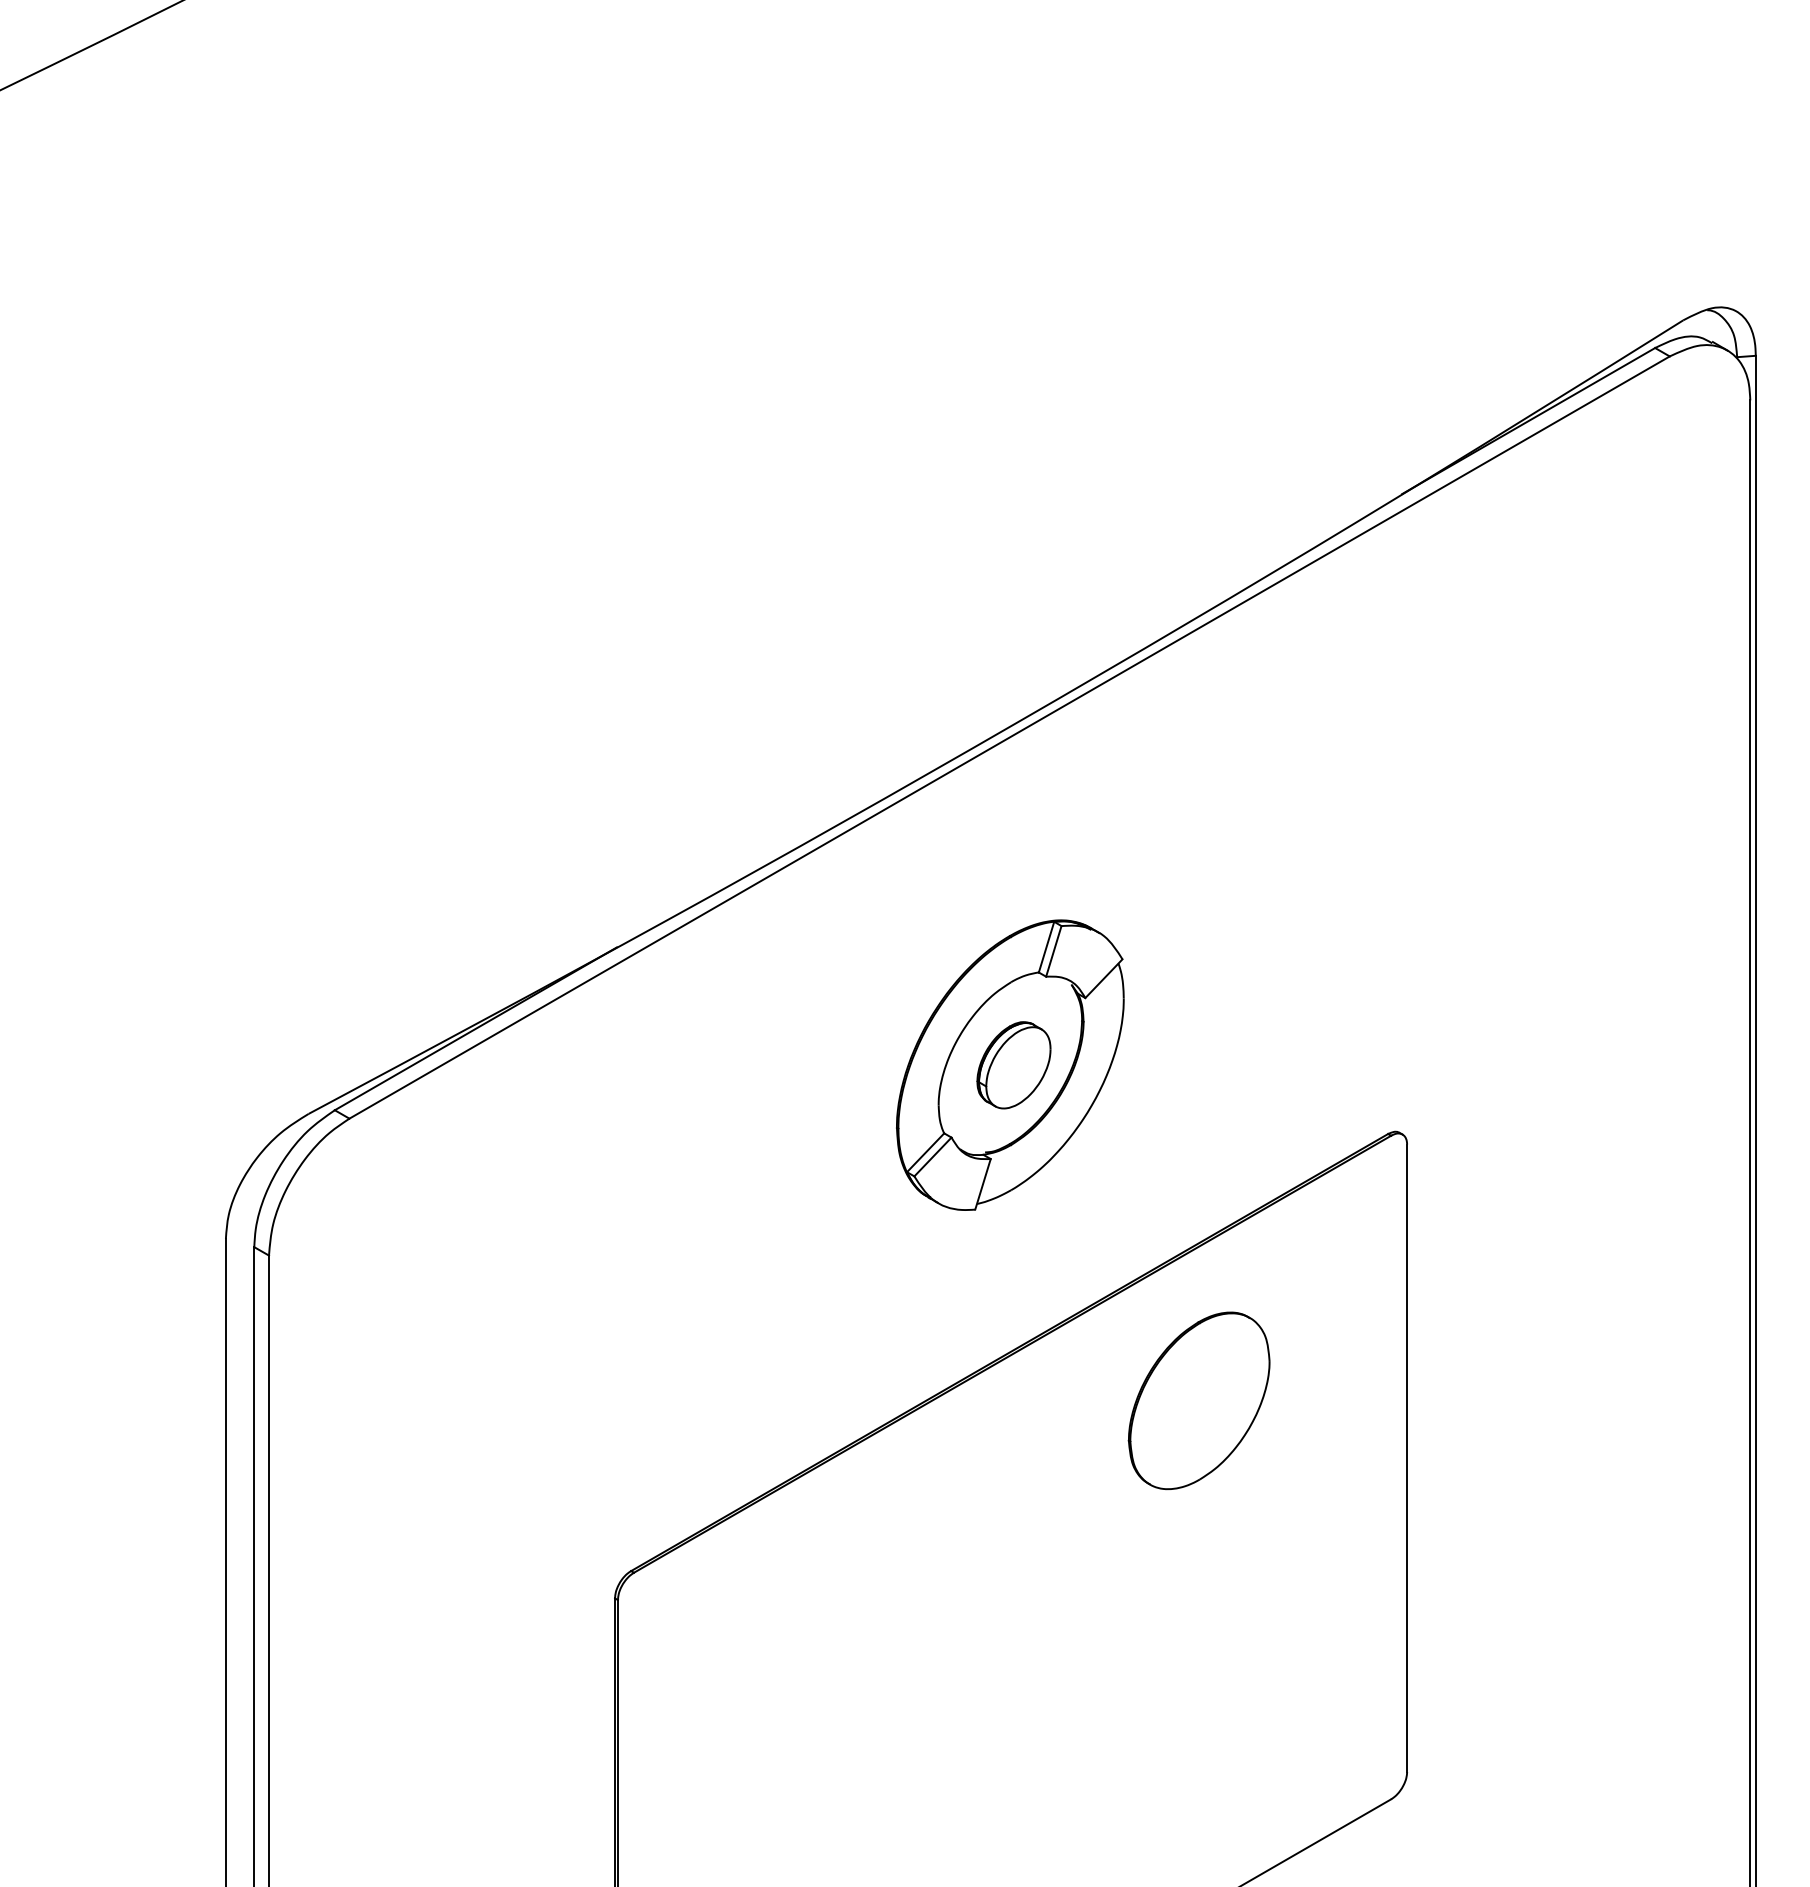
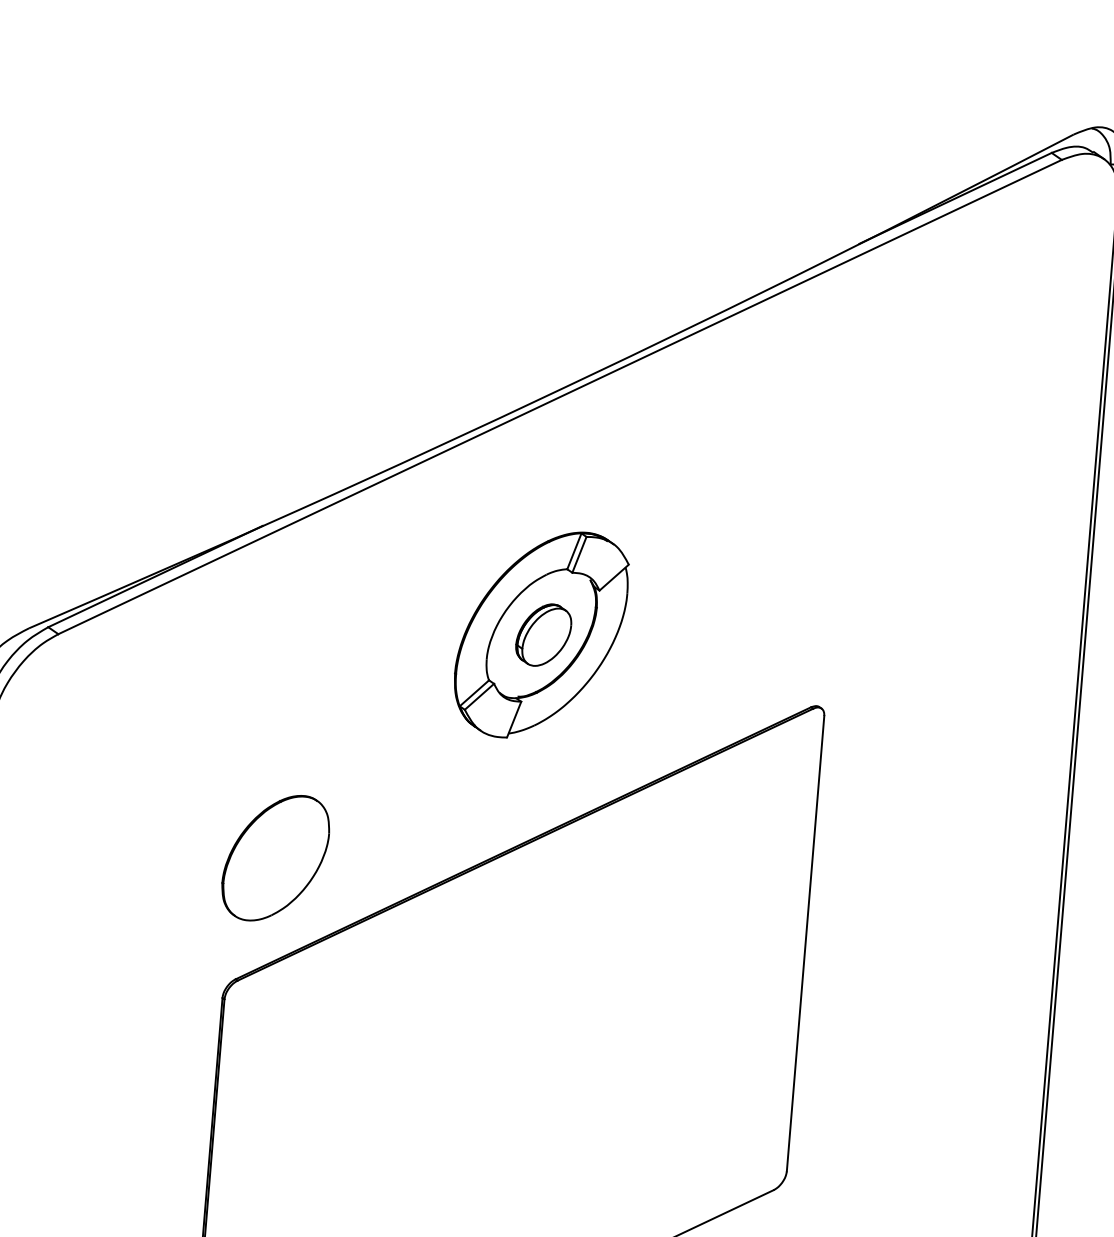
part: (1198, 1400) -> (275, 857), moved

